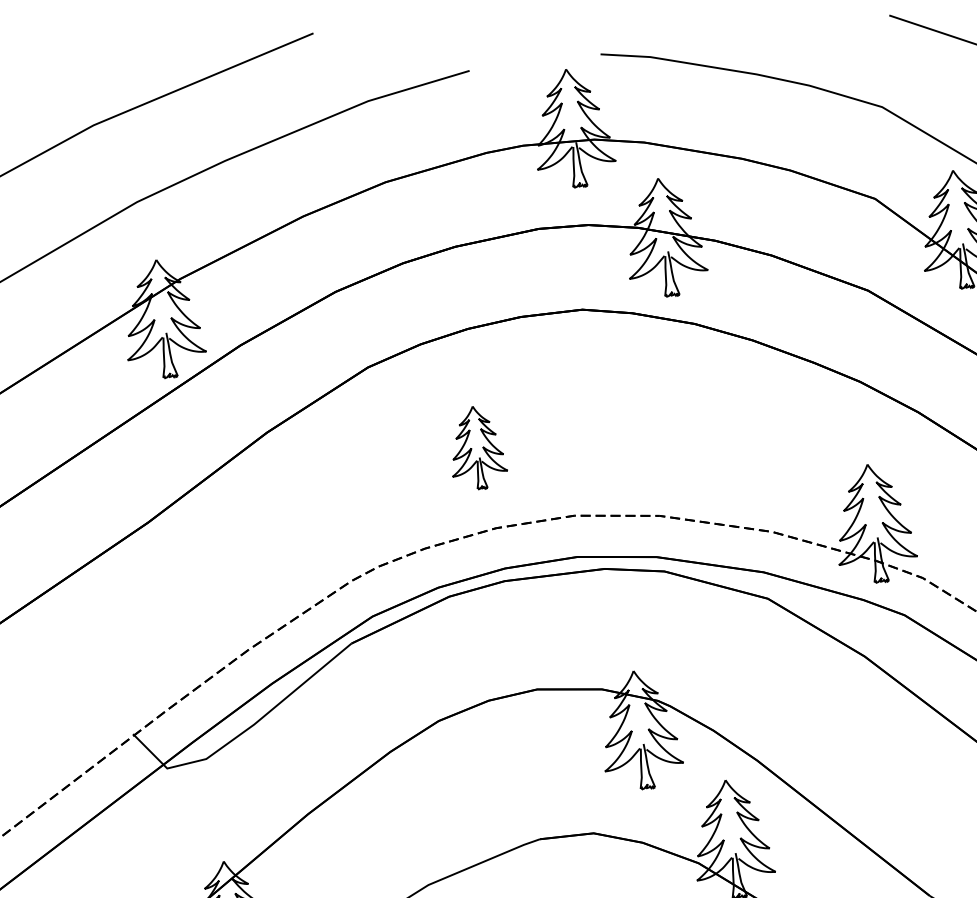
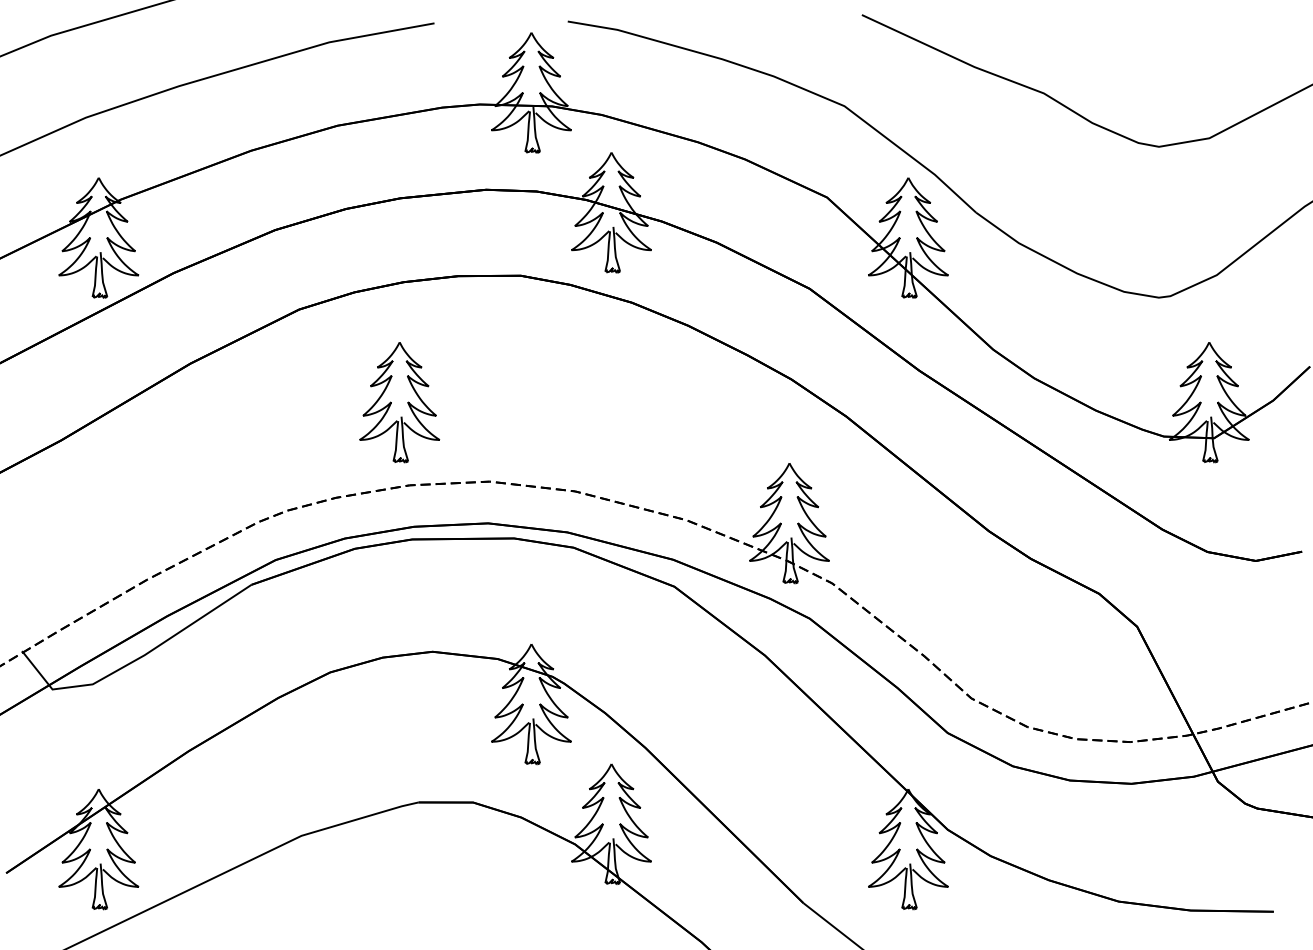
part: (477, 447) -> (399, 402), size x1.43

